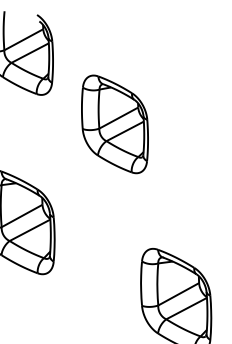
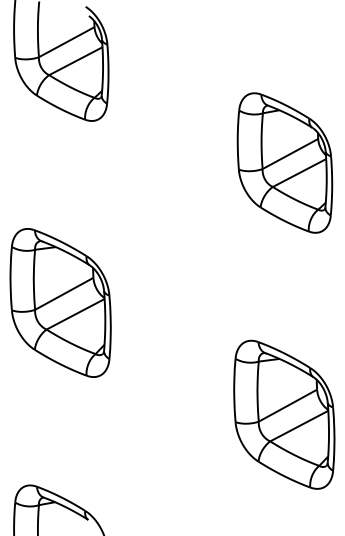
part: (114, 124) -> (284, 162), moved

